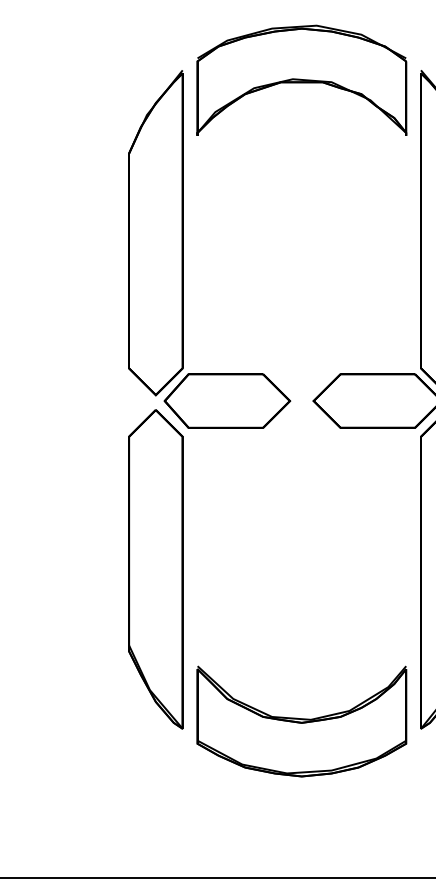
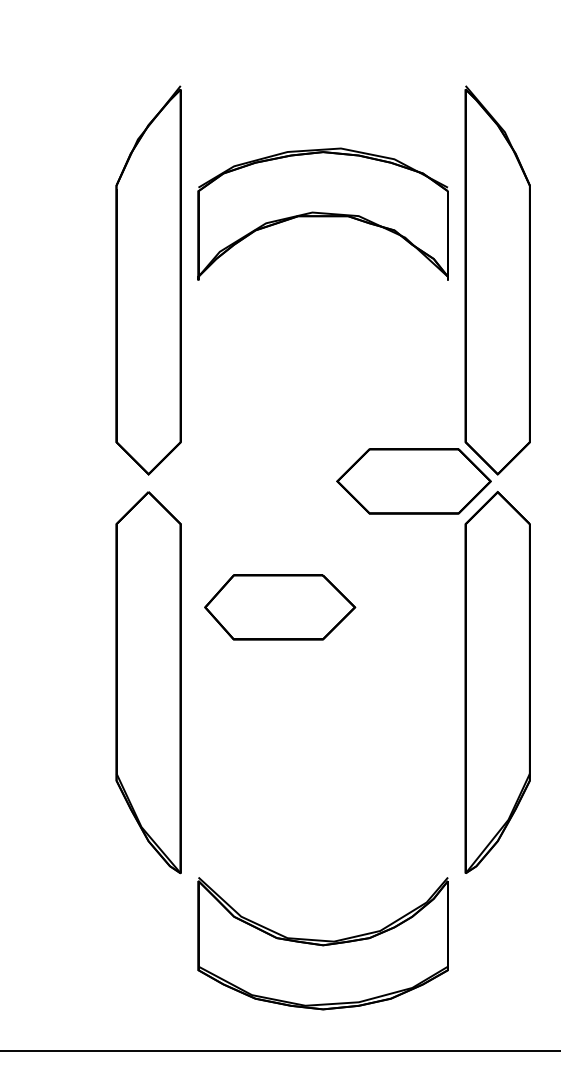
part: (301, 80) -> (322, 213), moved
part: (227, 401) -> (280, 607), moved
part: (301, 721) -> (322, 943), moved

